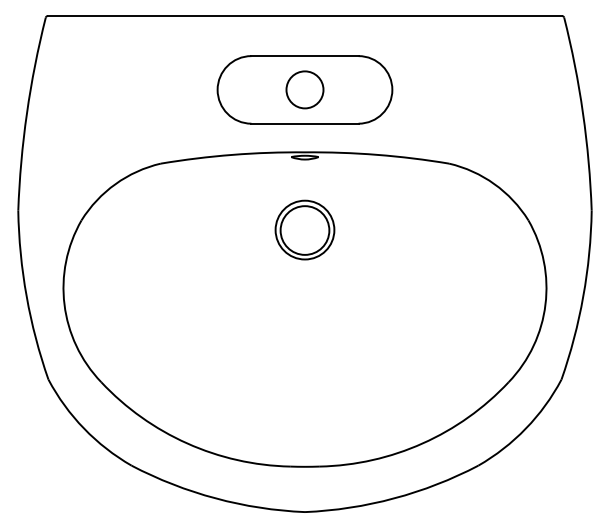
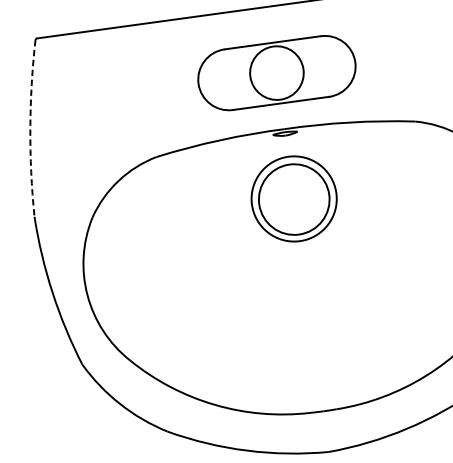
circle: (304, 89) -> (276, 72), size x1.6
arc: (26, 113) -> (29, 128), solid -> dashed
part: (304, 229) -> (293, 198), size x1.6

